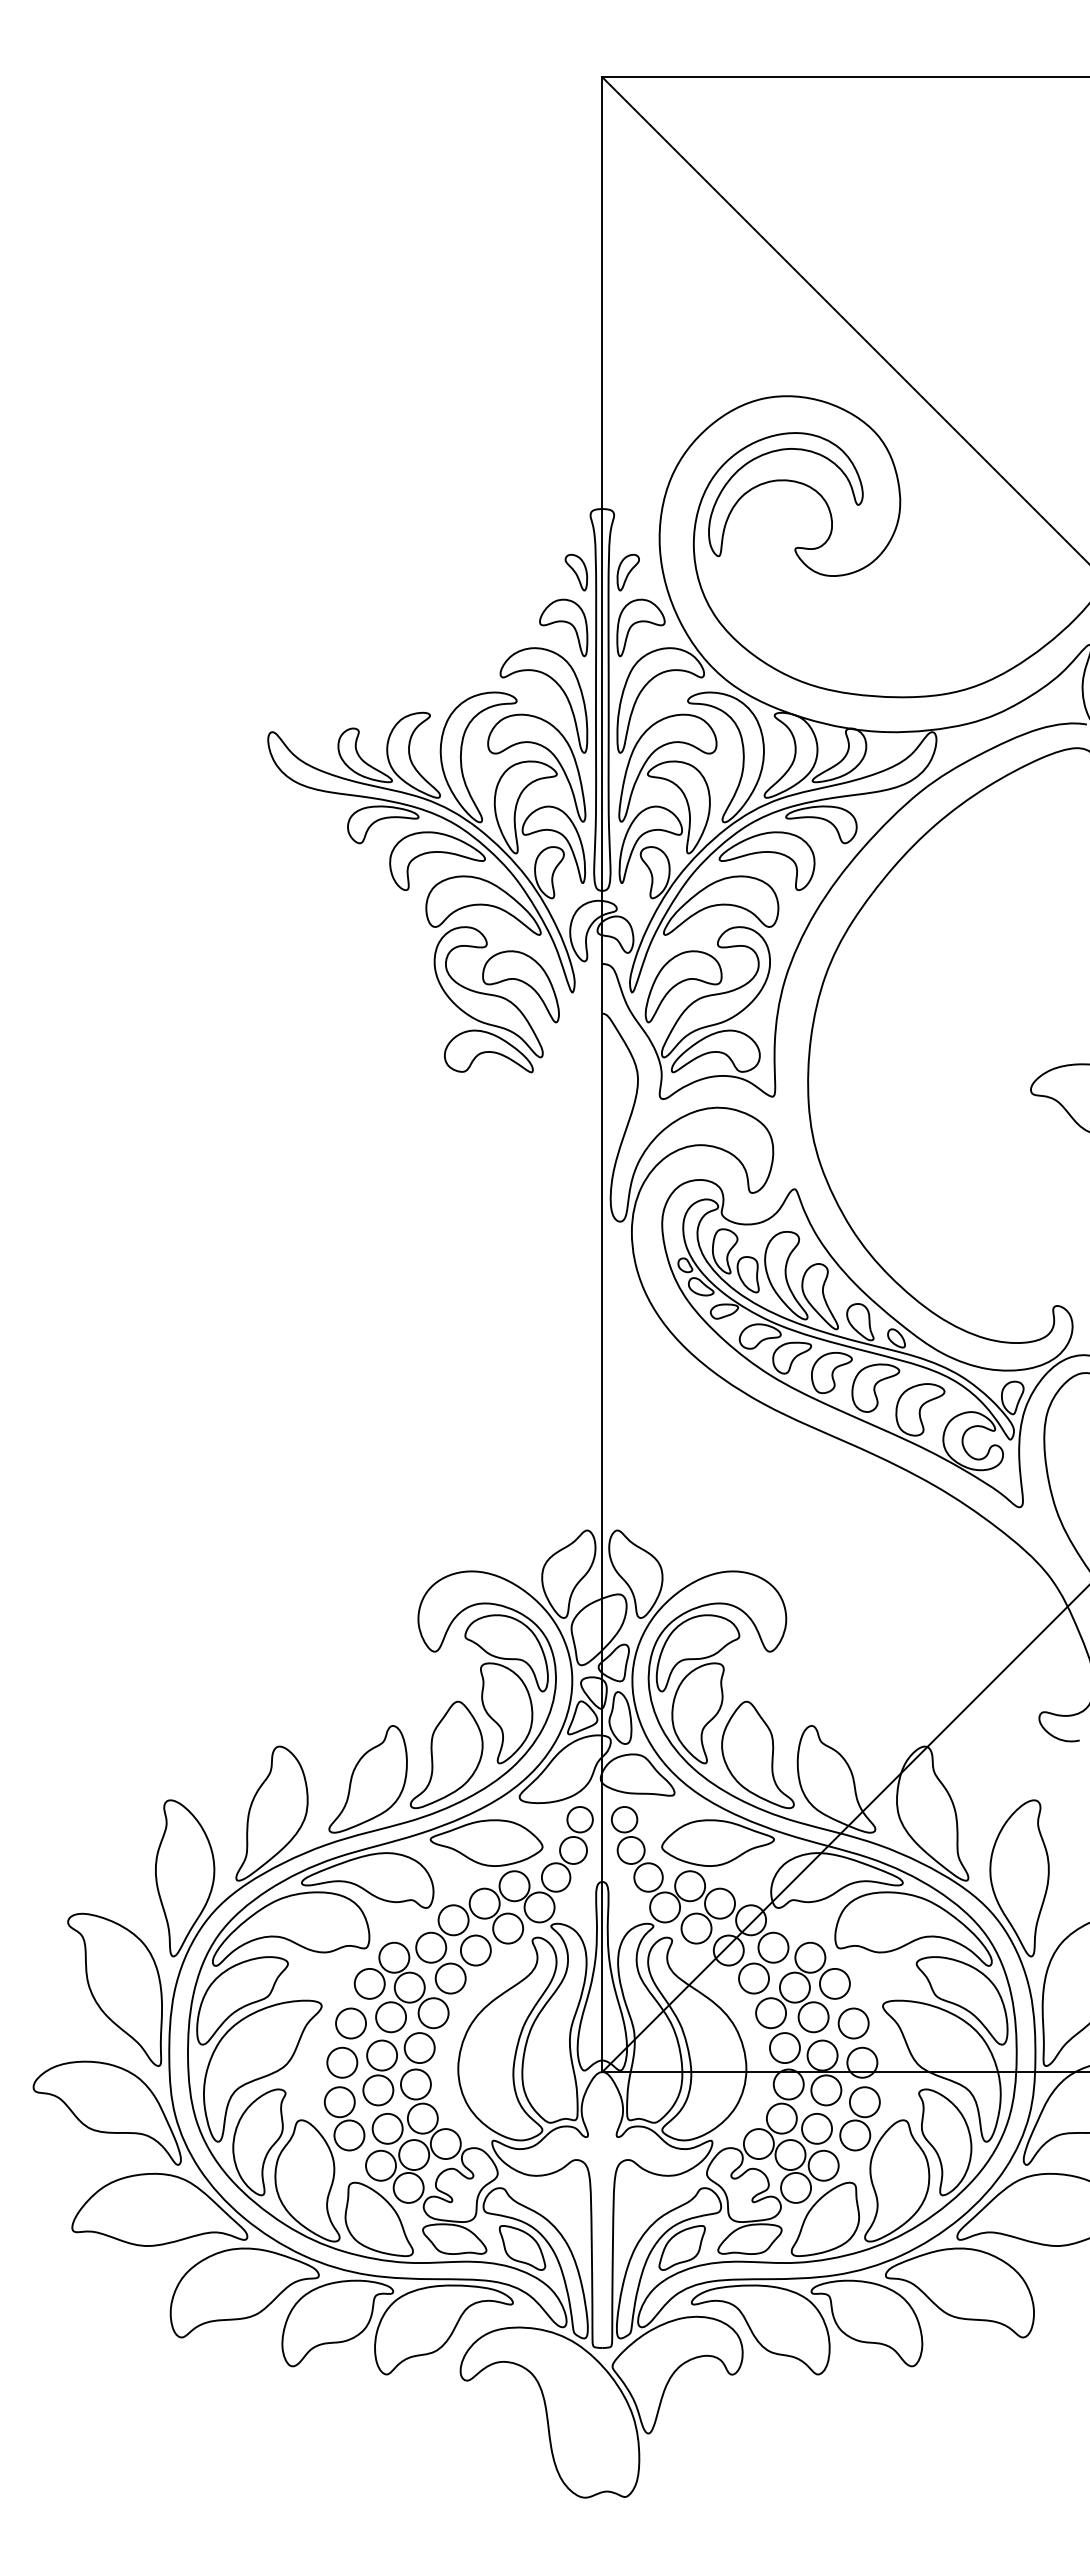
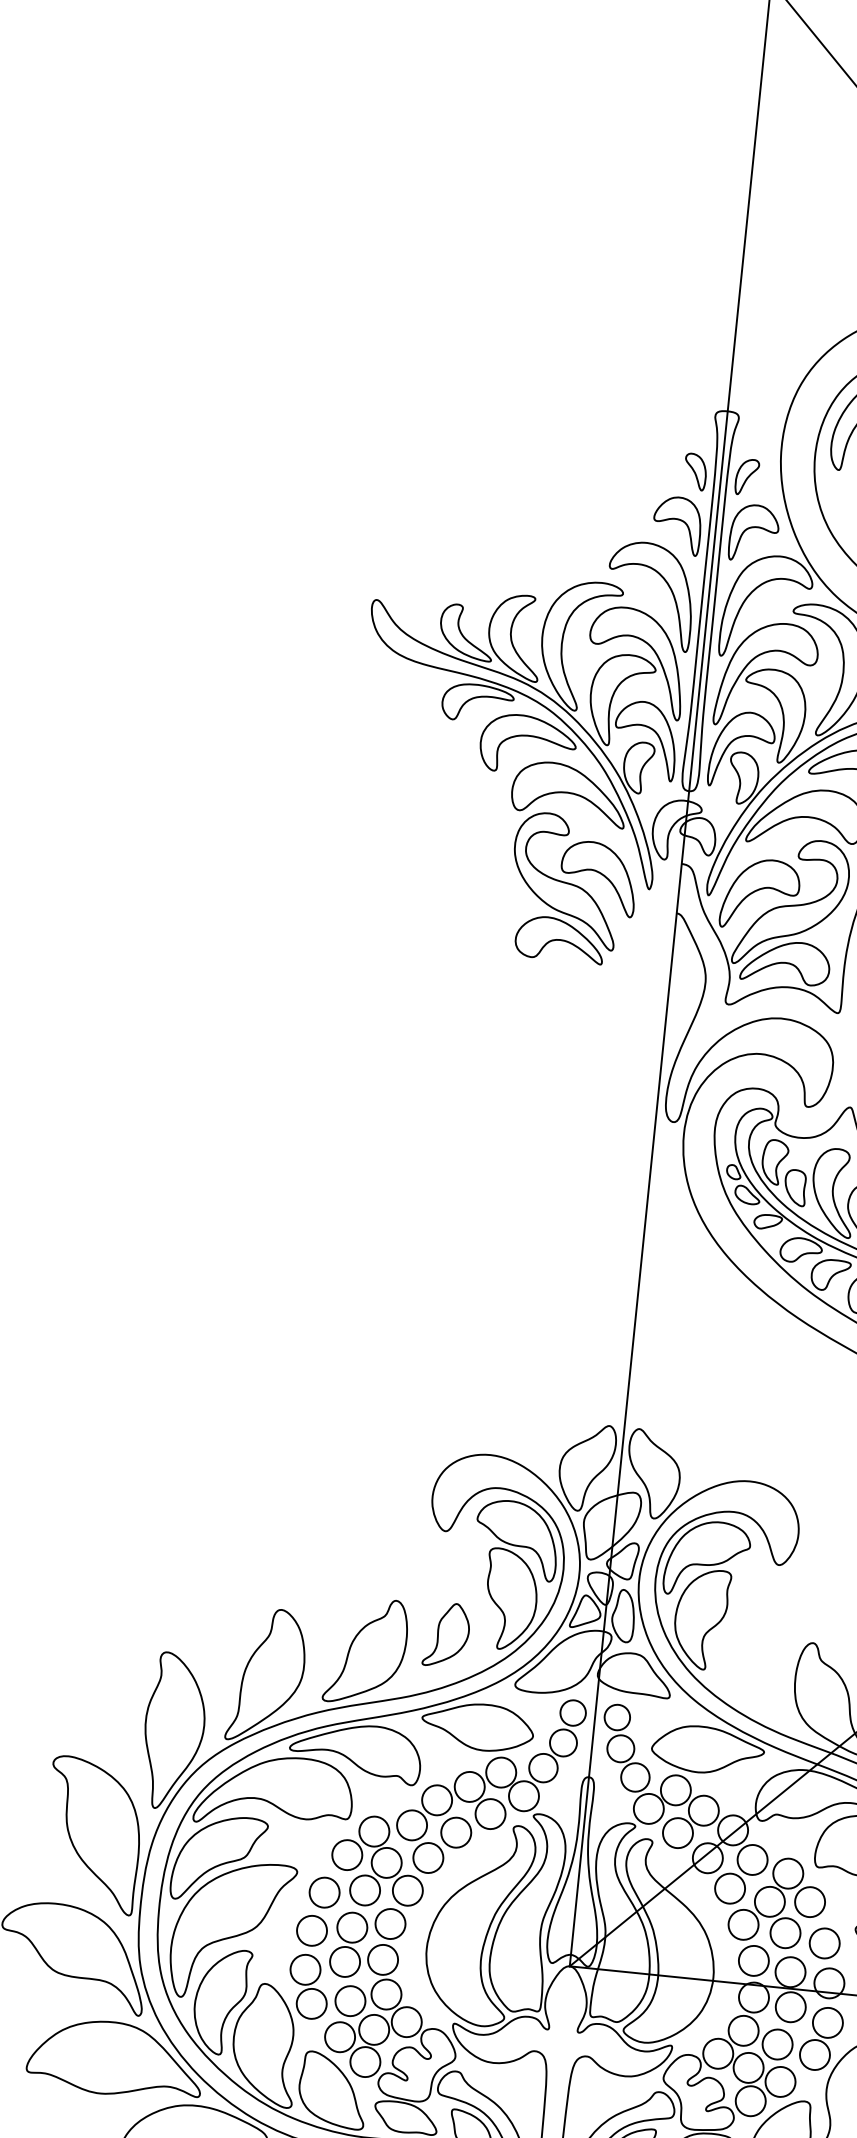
part: (446, 1754) -> (446, 1634), size x0.6
part: (757, 1754) -> (756, 1666), removed

